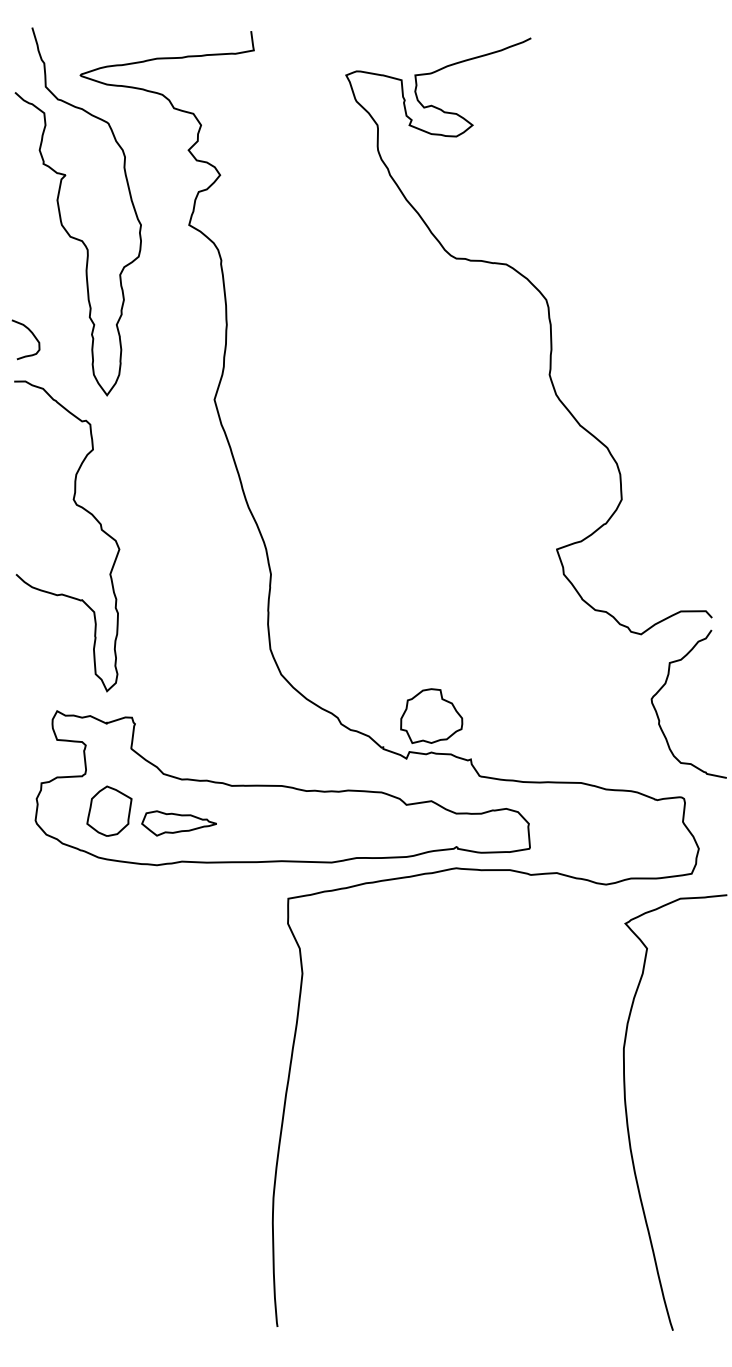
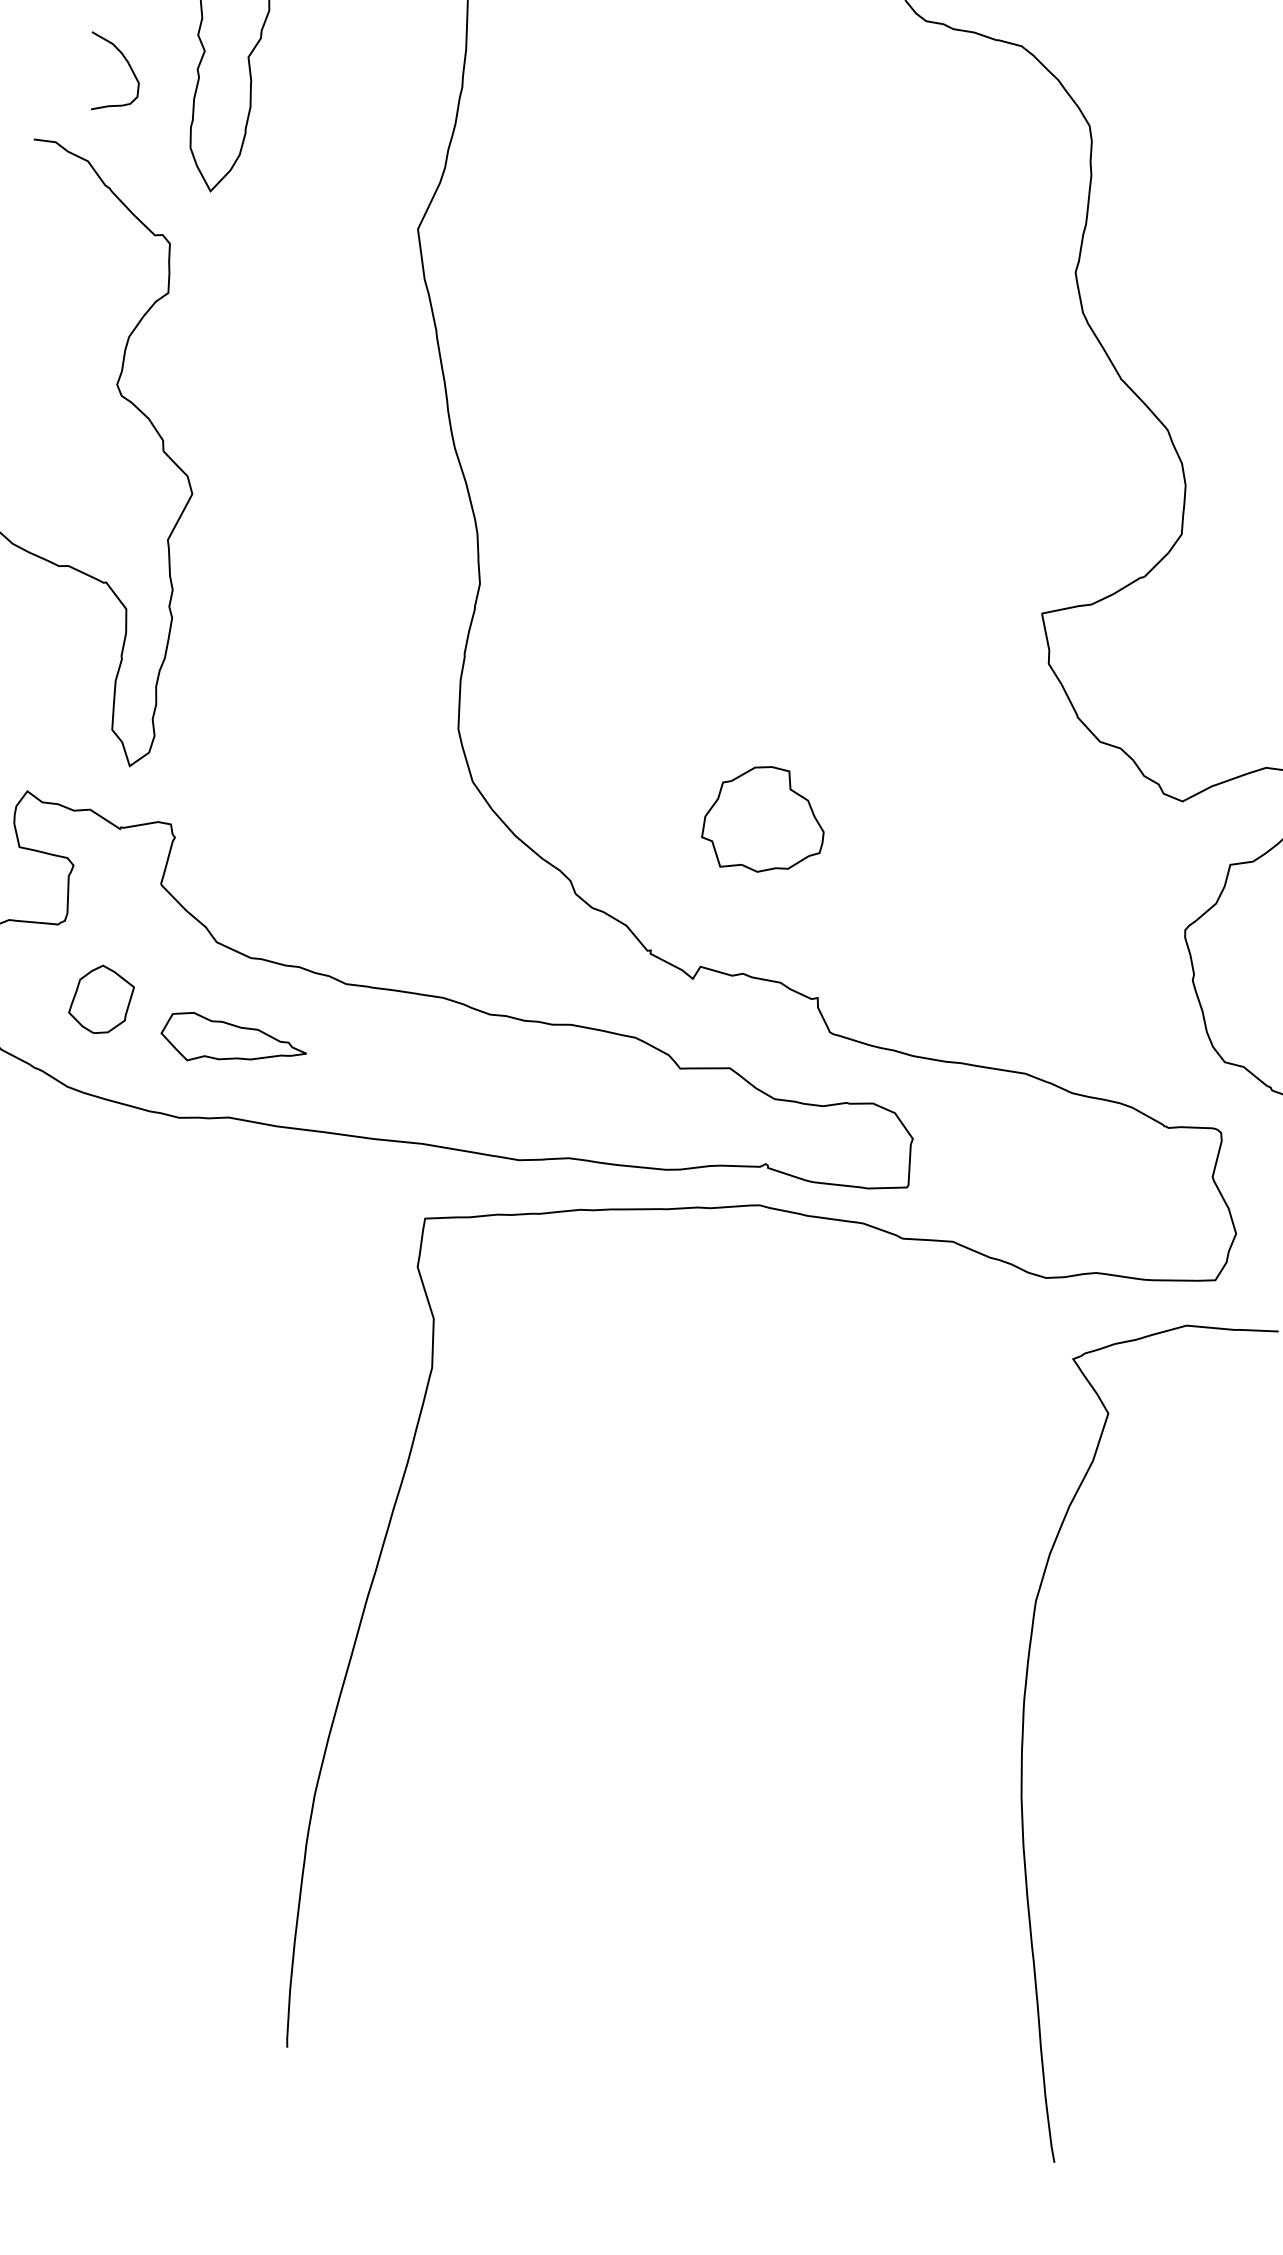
curve: (32, 335) -> (127, 67), moved
part: (431, 715) -> (764, 818), moved
part: (109, 810) -> (101, 998), size x0.7

